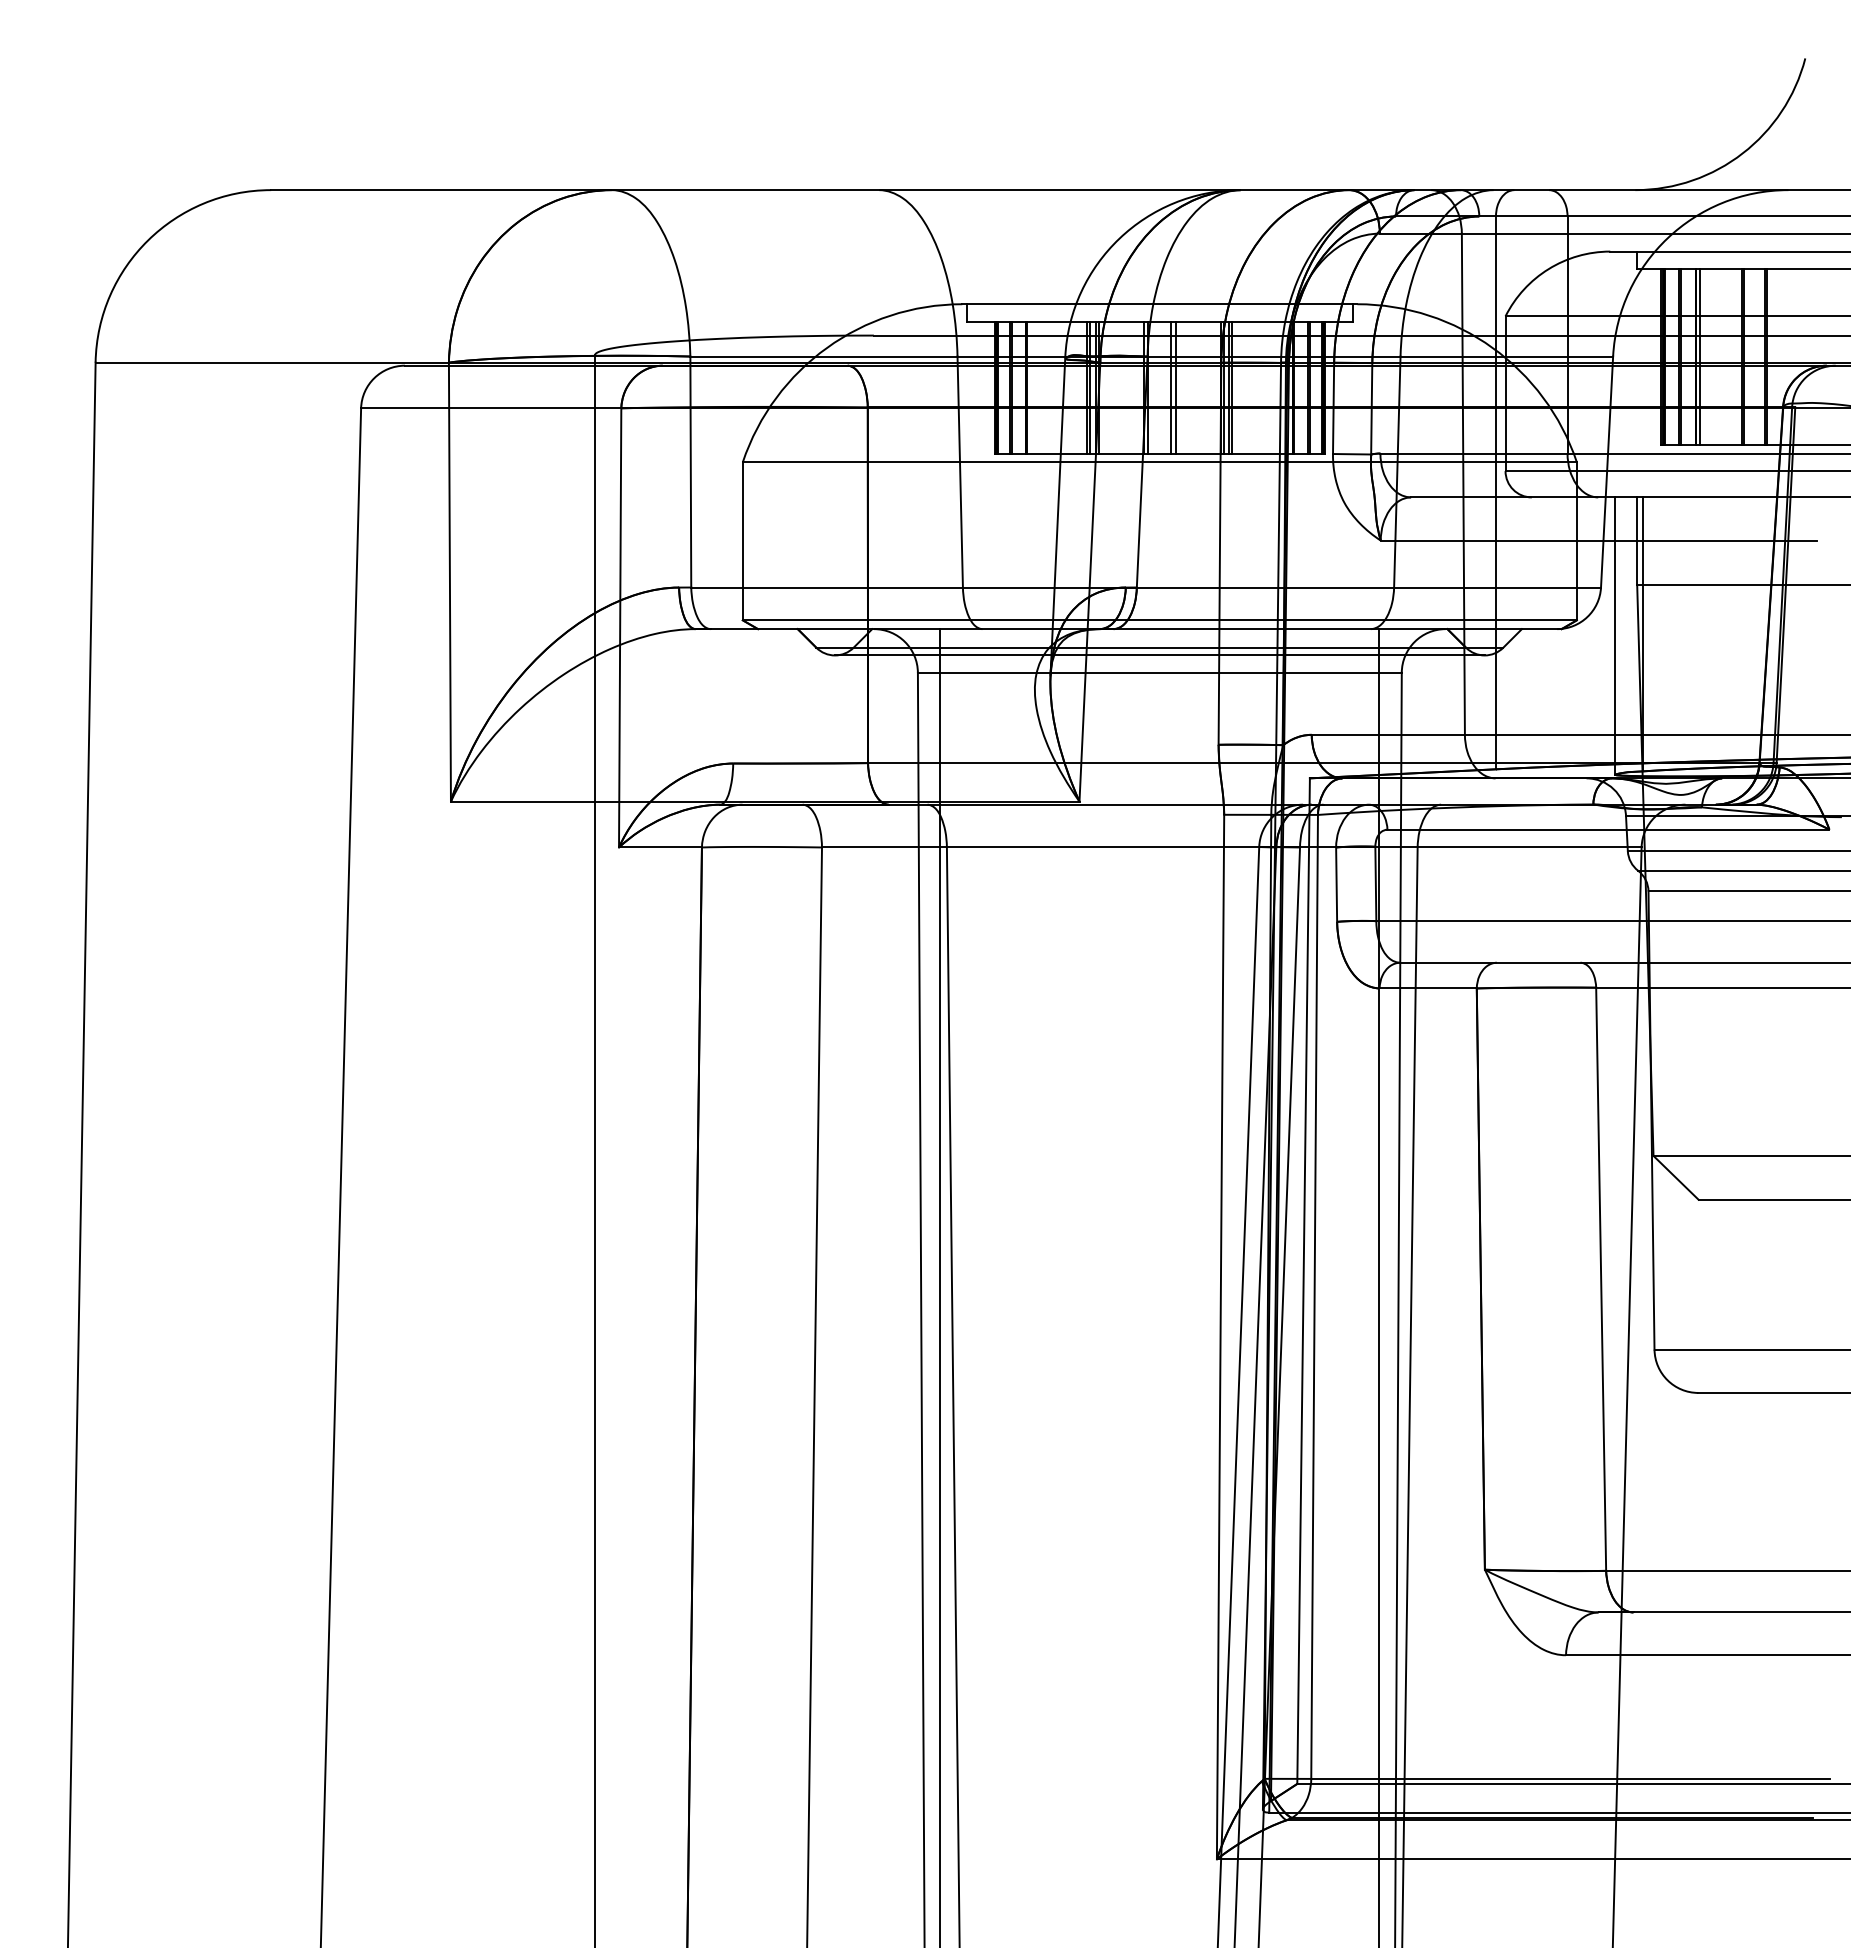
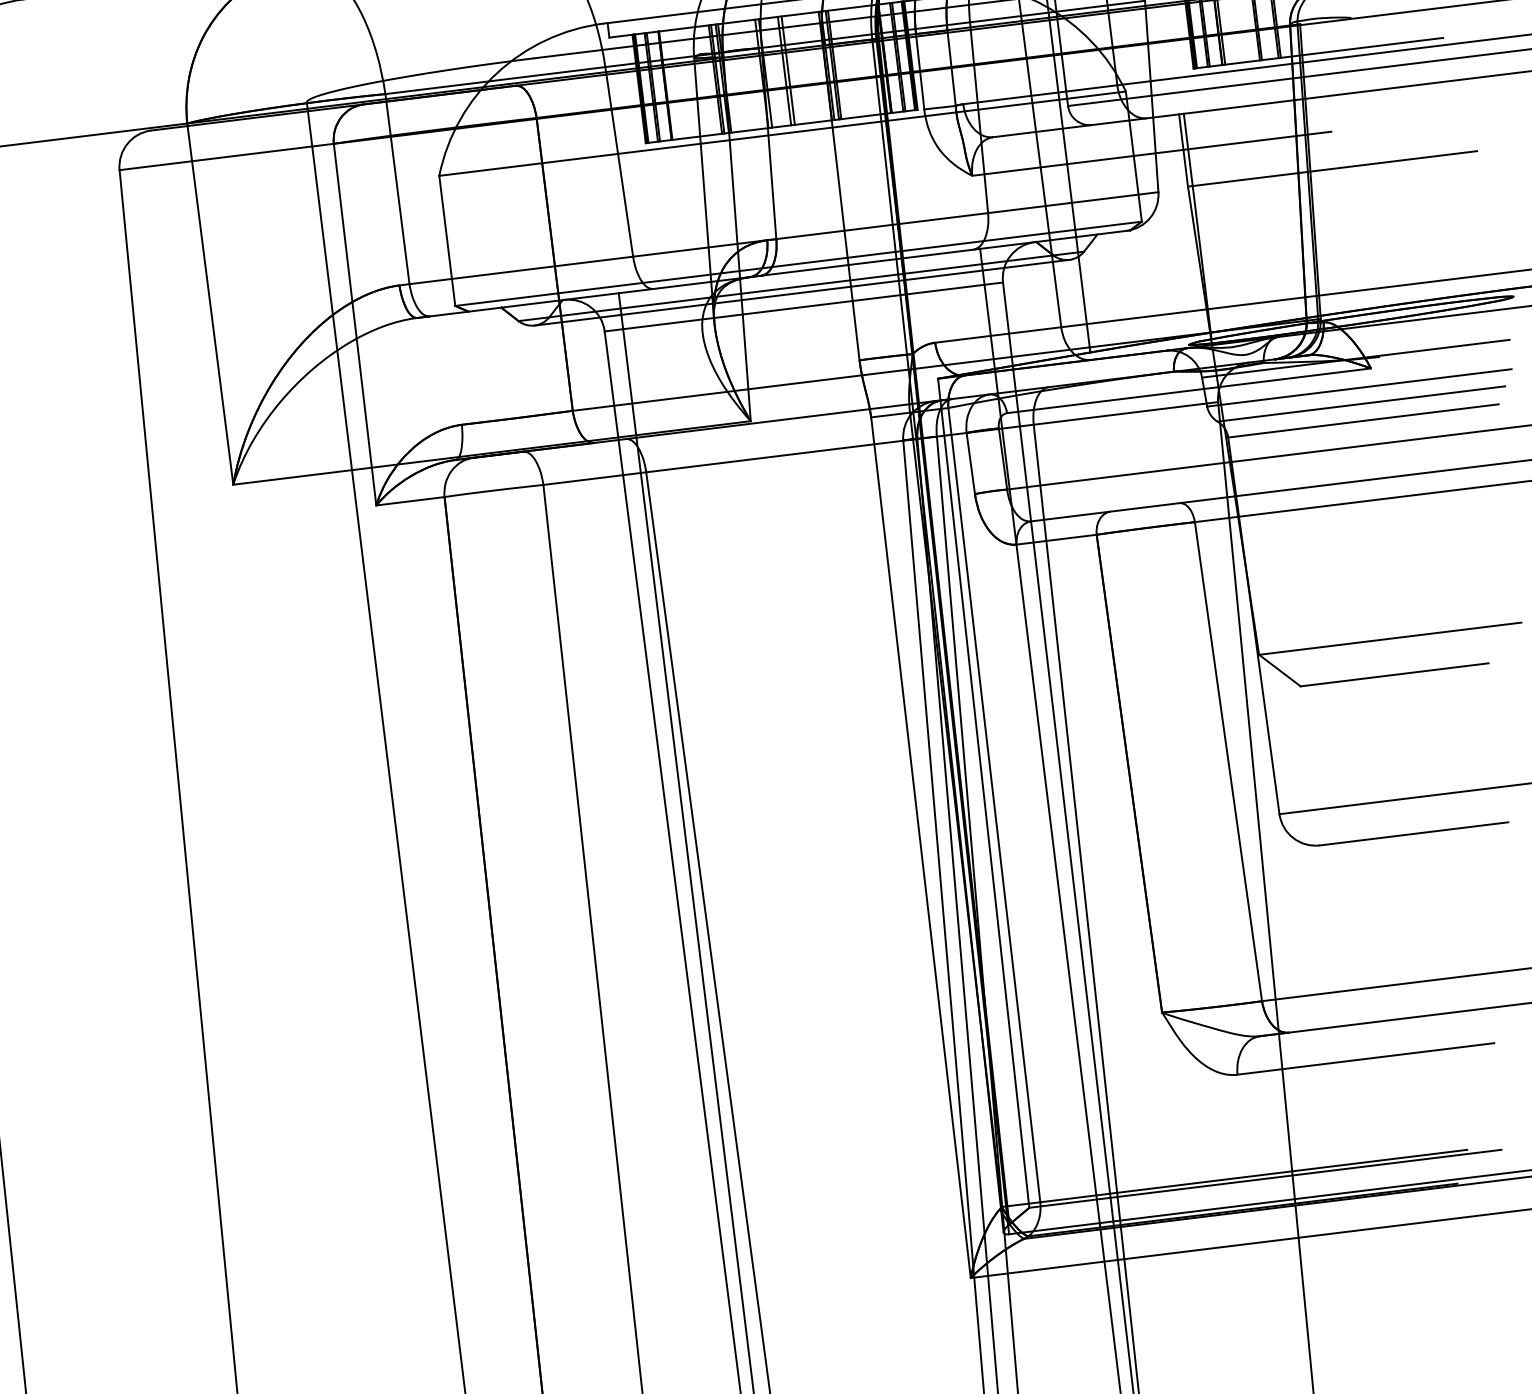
line: (1615, 635) -> (1175, 230), removed

